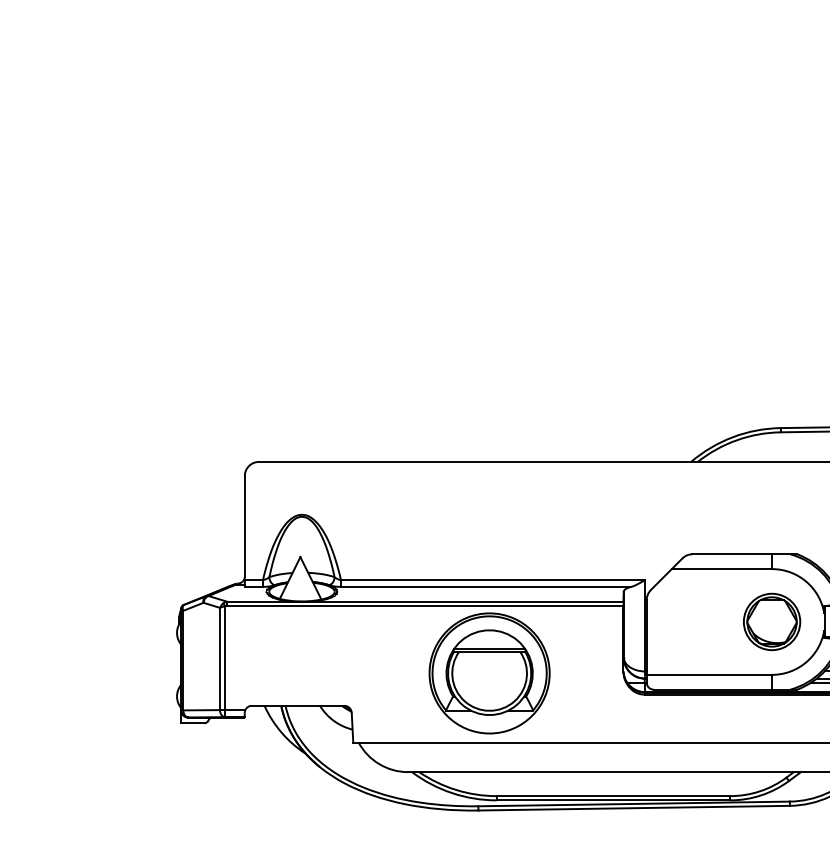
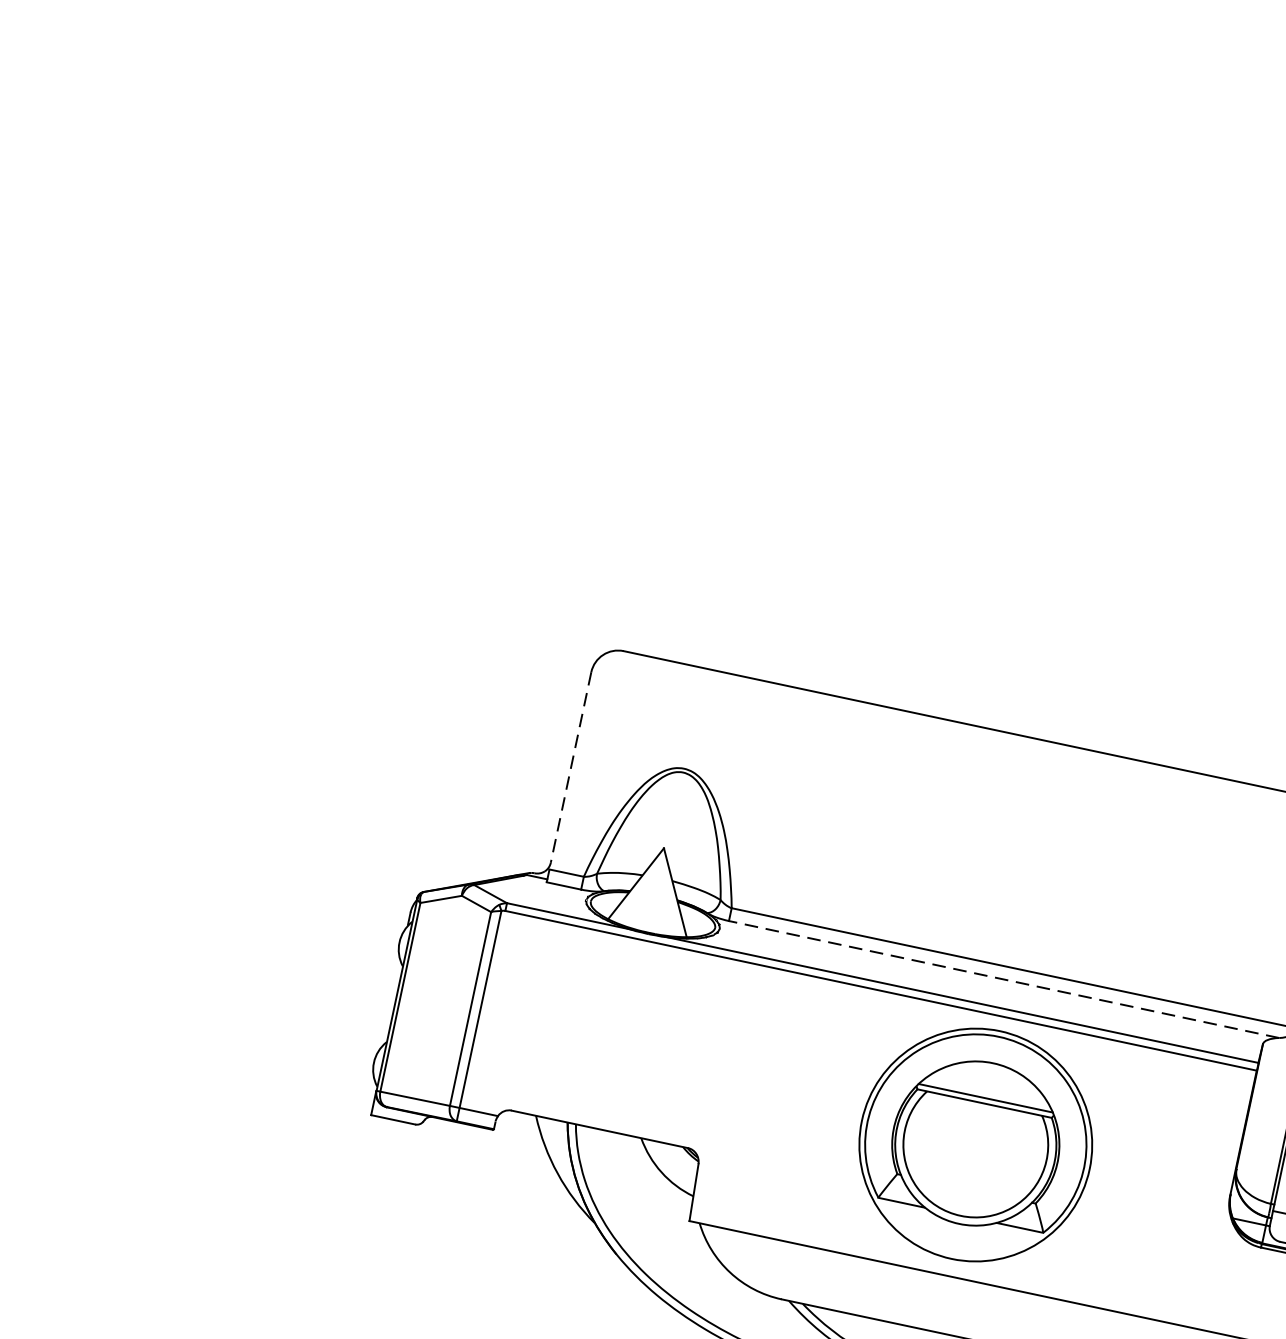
line: (244, 526) -> (570, 767), solid -> dashed
line: (485, 586) -> (1003, 978), solid -> dashed

